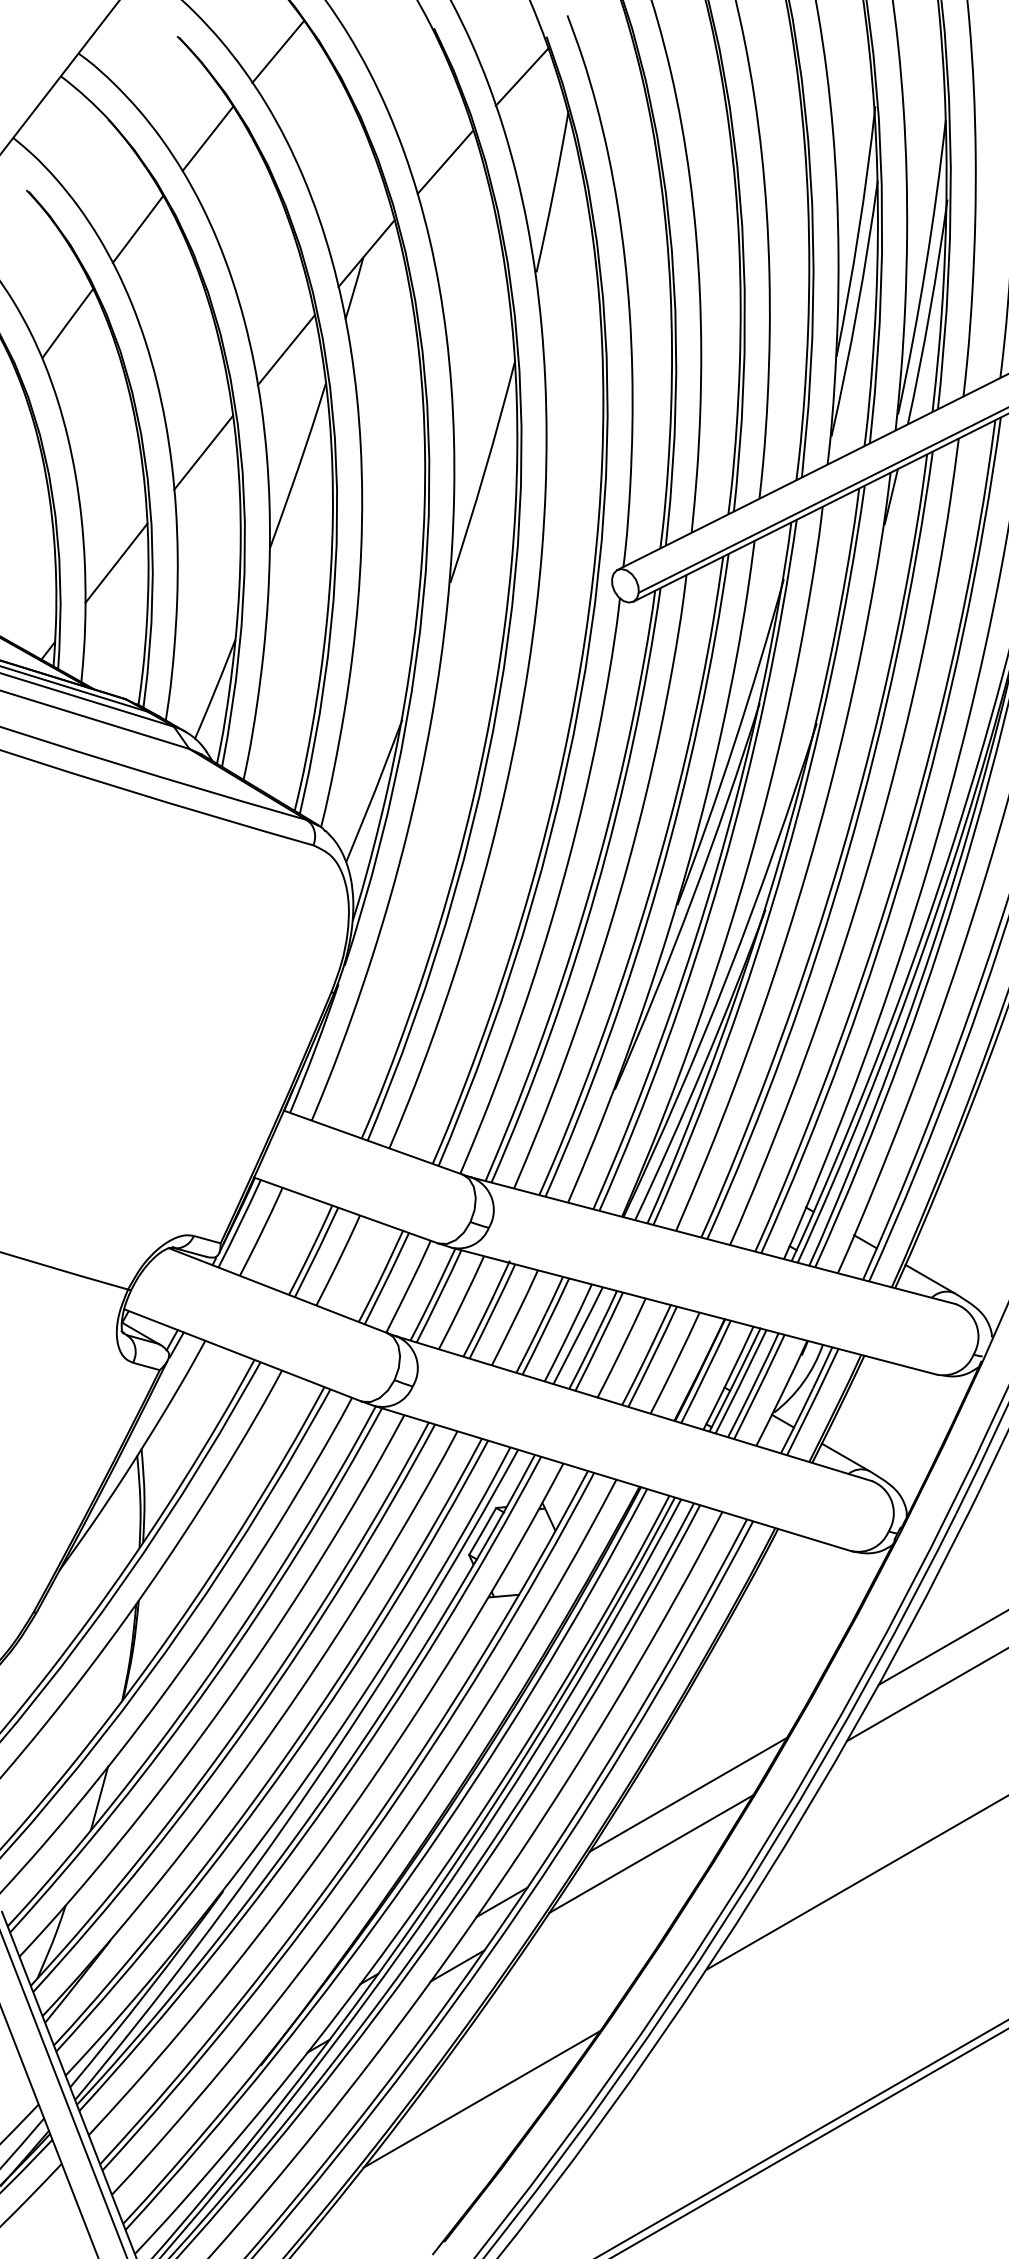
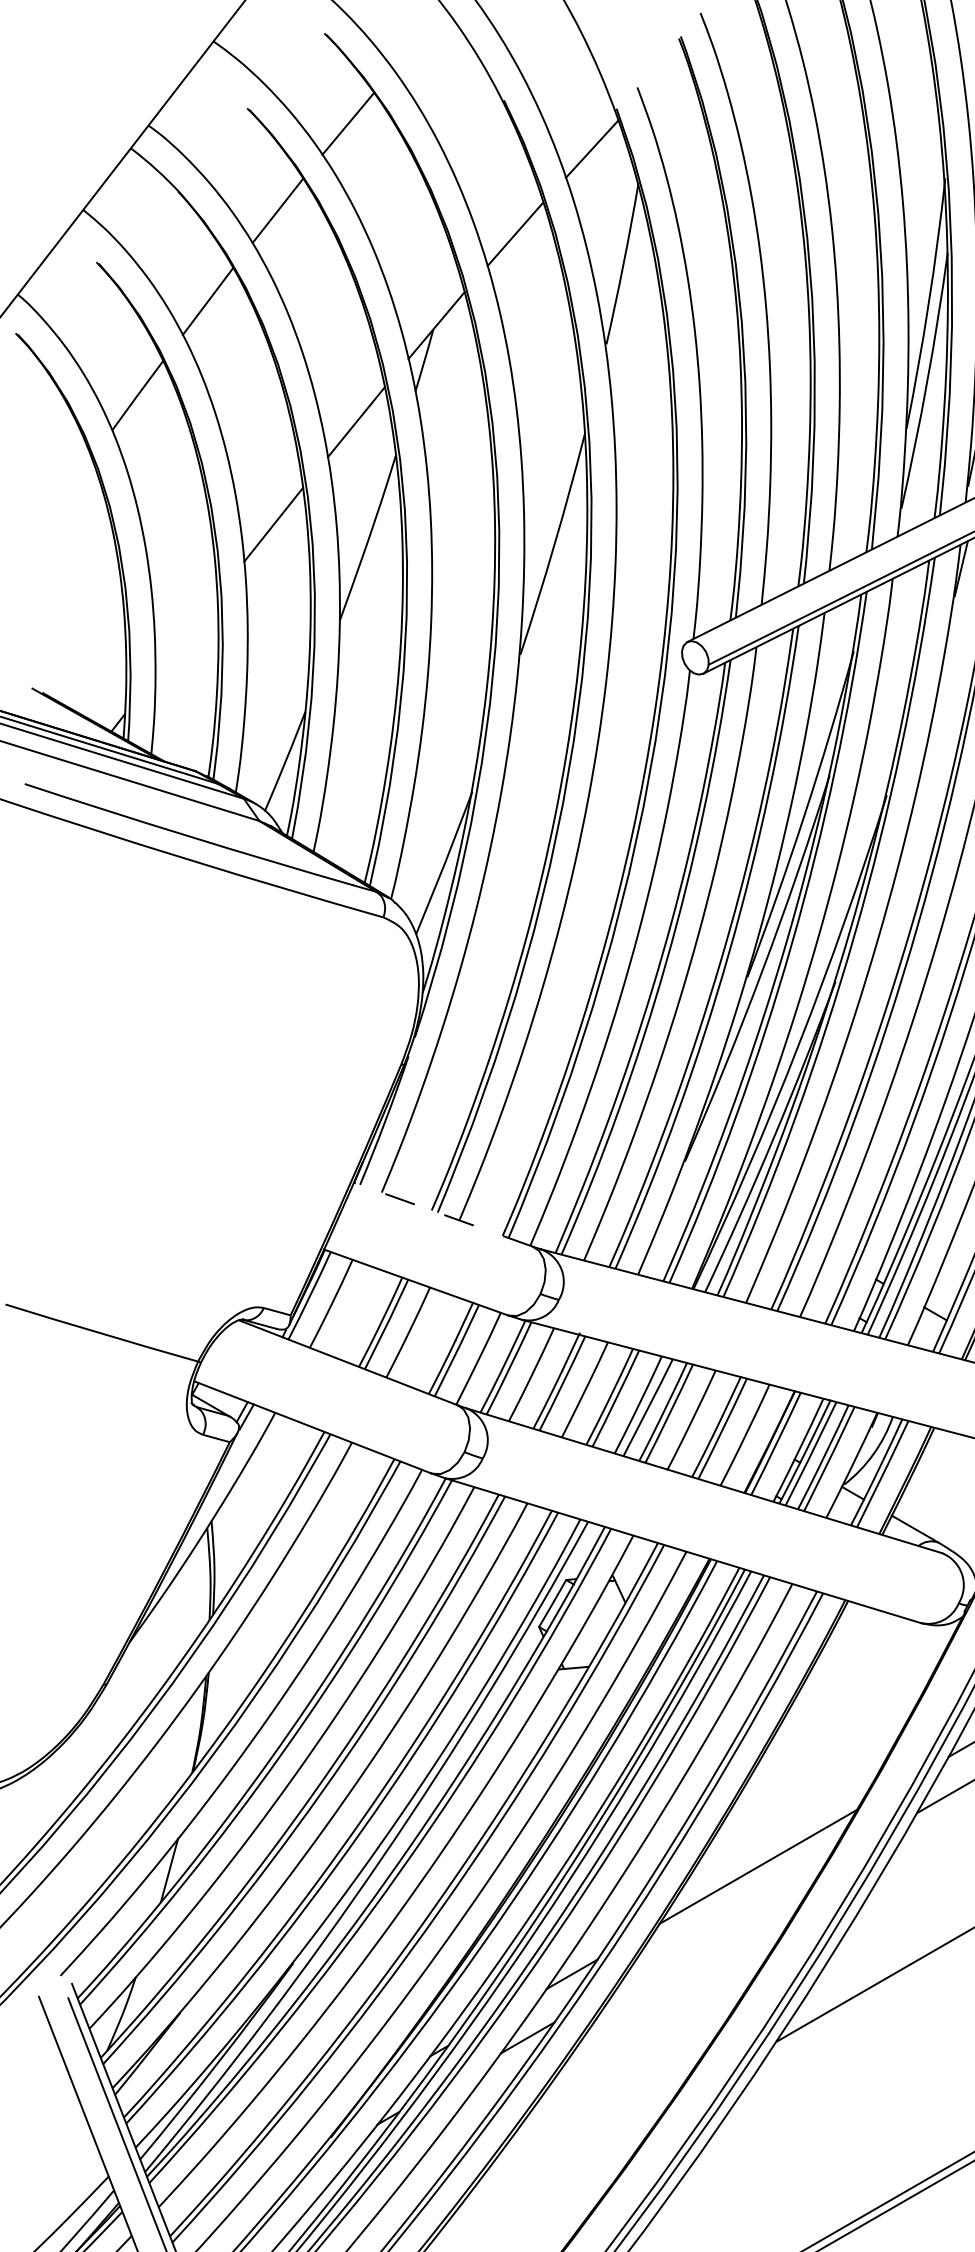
line: (116, 562) -> (186, 634), removed
line: (372, 1142) -> (442, 1214), solid -> dashed
line: (651, 1854) -> (721, 1926), removed
line: (481, 2098) -> (551, 2170), removed

